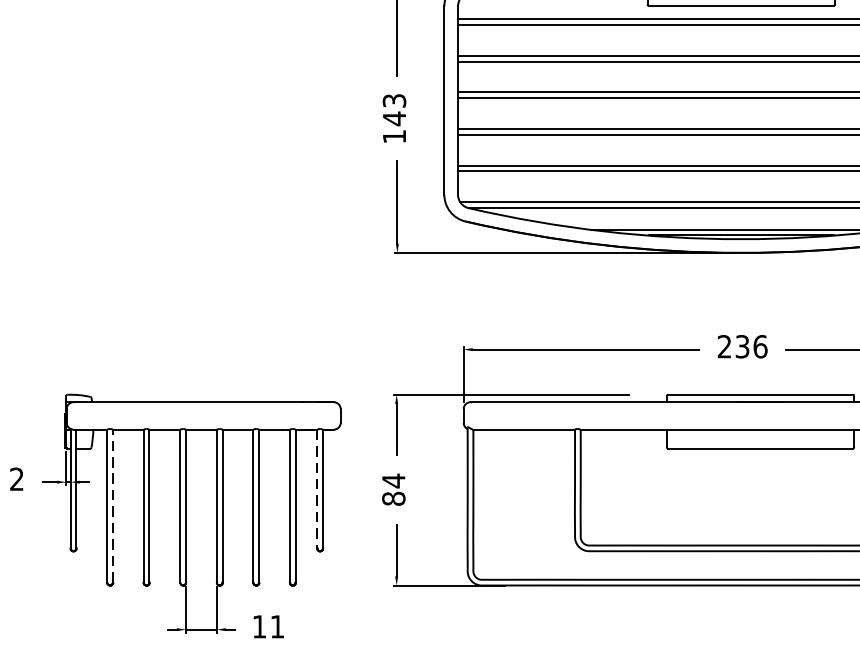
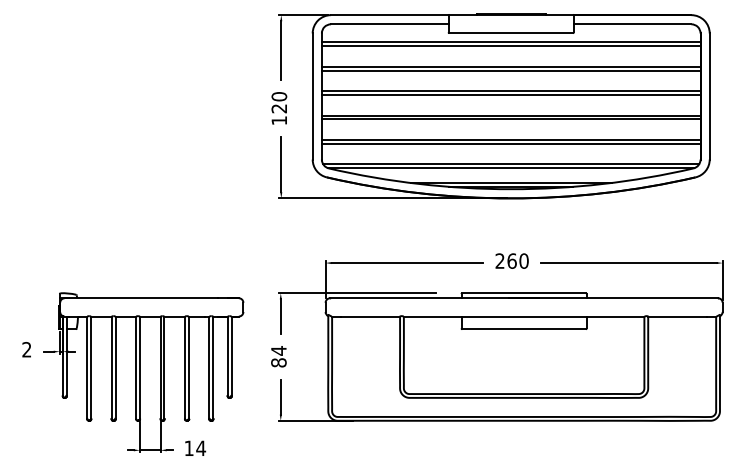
text: (394, 109) -> (279, 102), 143 -> 120
text: (750, 345) -> (517, 260), 236 -> 260
line: (316, 489) -> (227, 356), dashed -> solid
line: (113, 505) -> (91, 367), dashed -> solid
text: (278, 625) -> (201, 447), 11 -> 14

